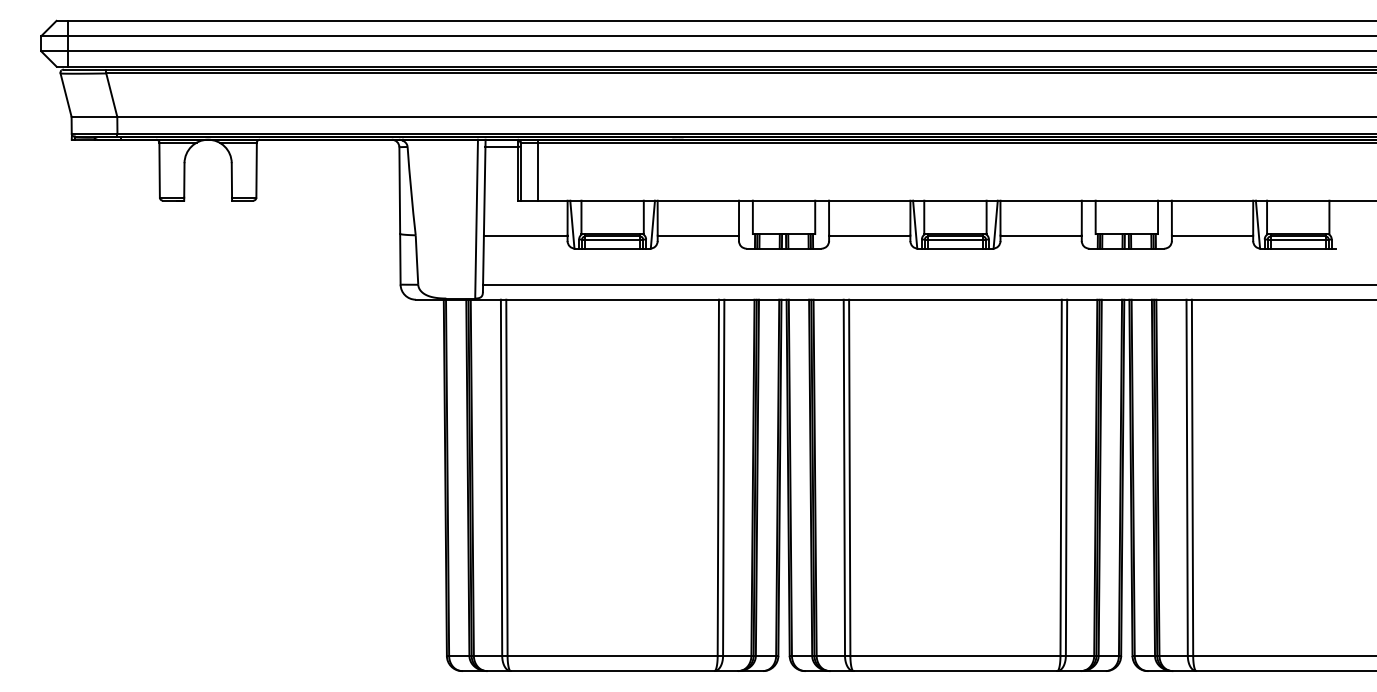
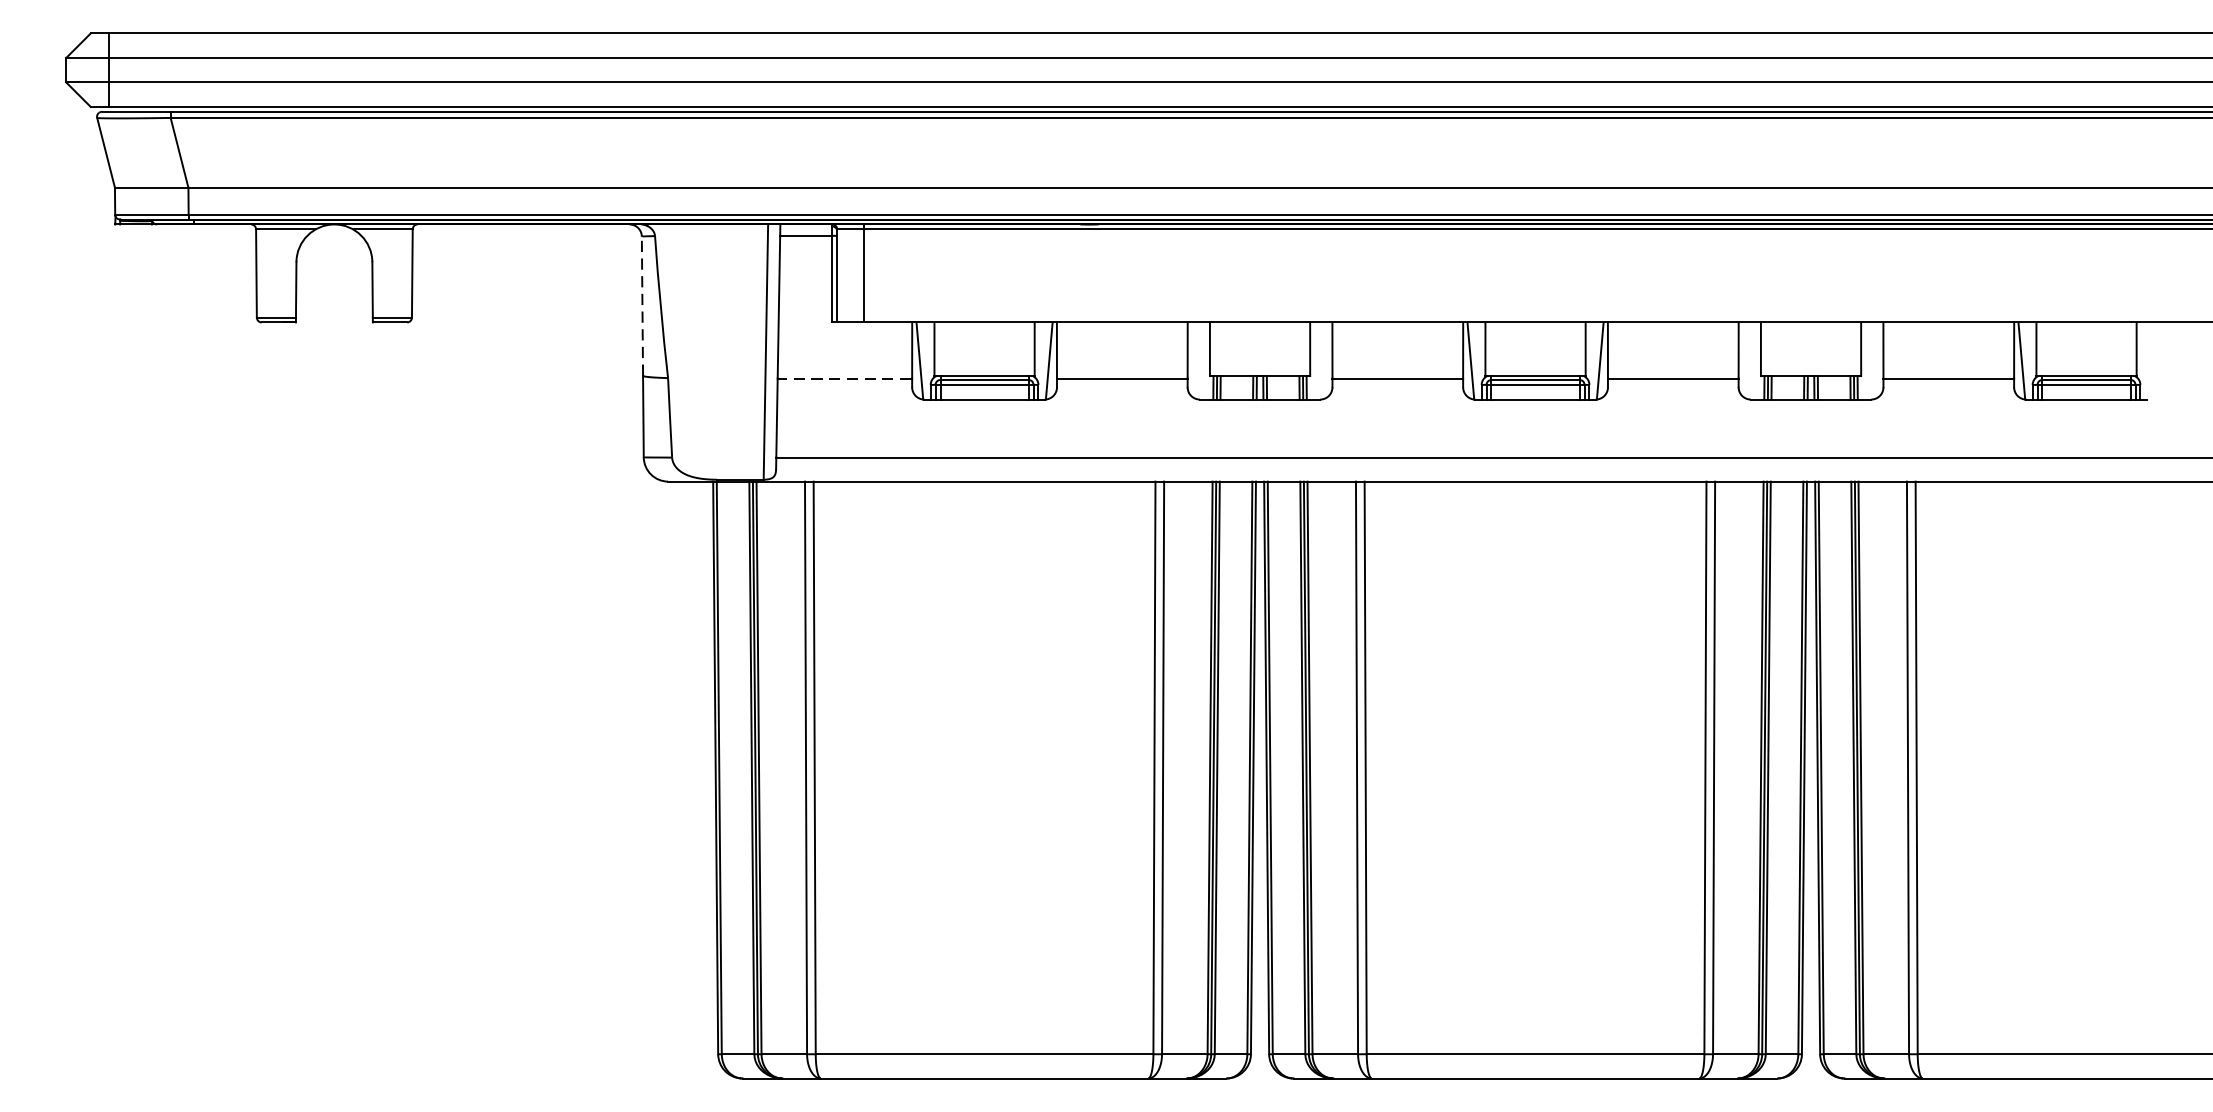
line: (399, 190) -> (641, 306), solid -> dashed
line: (525, 235) -> (844, 378), solid -> dashed

